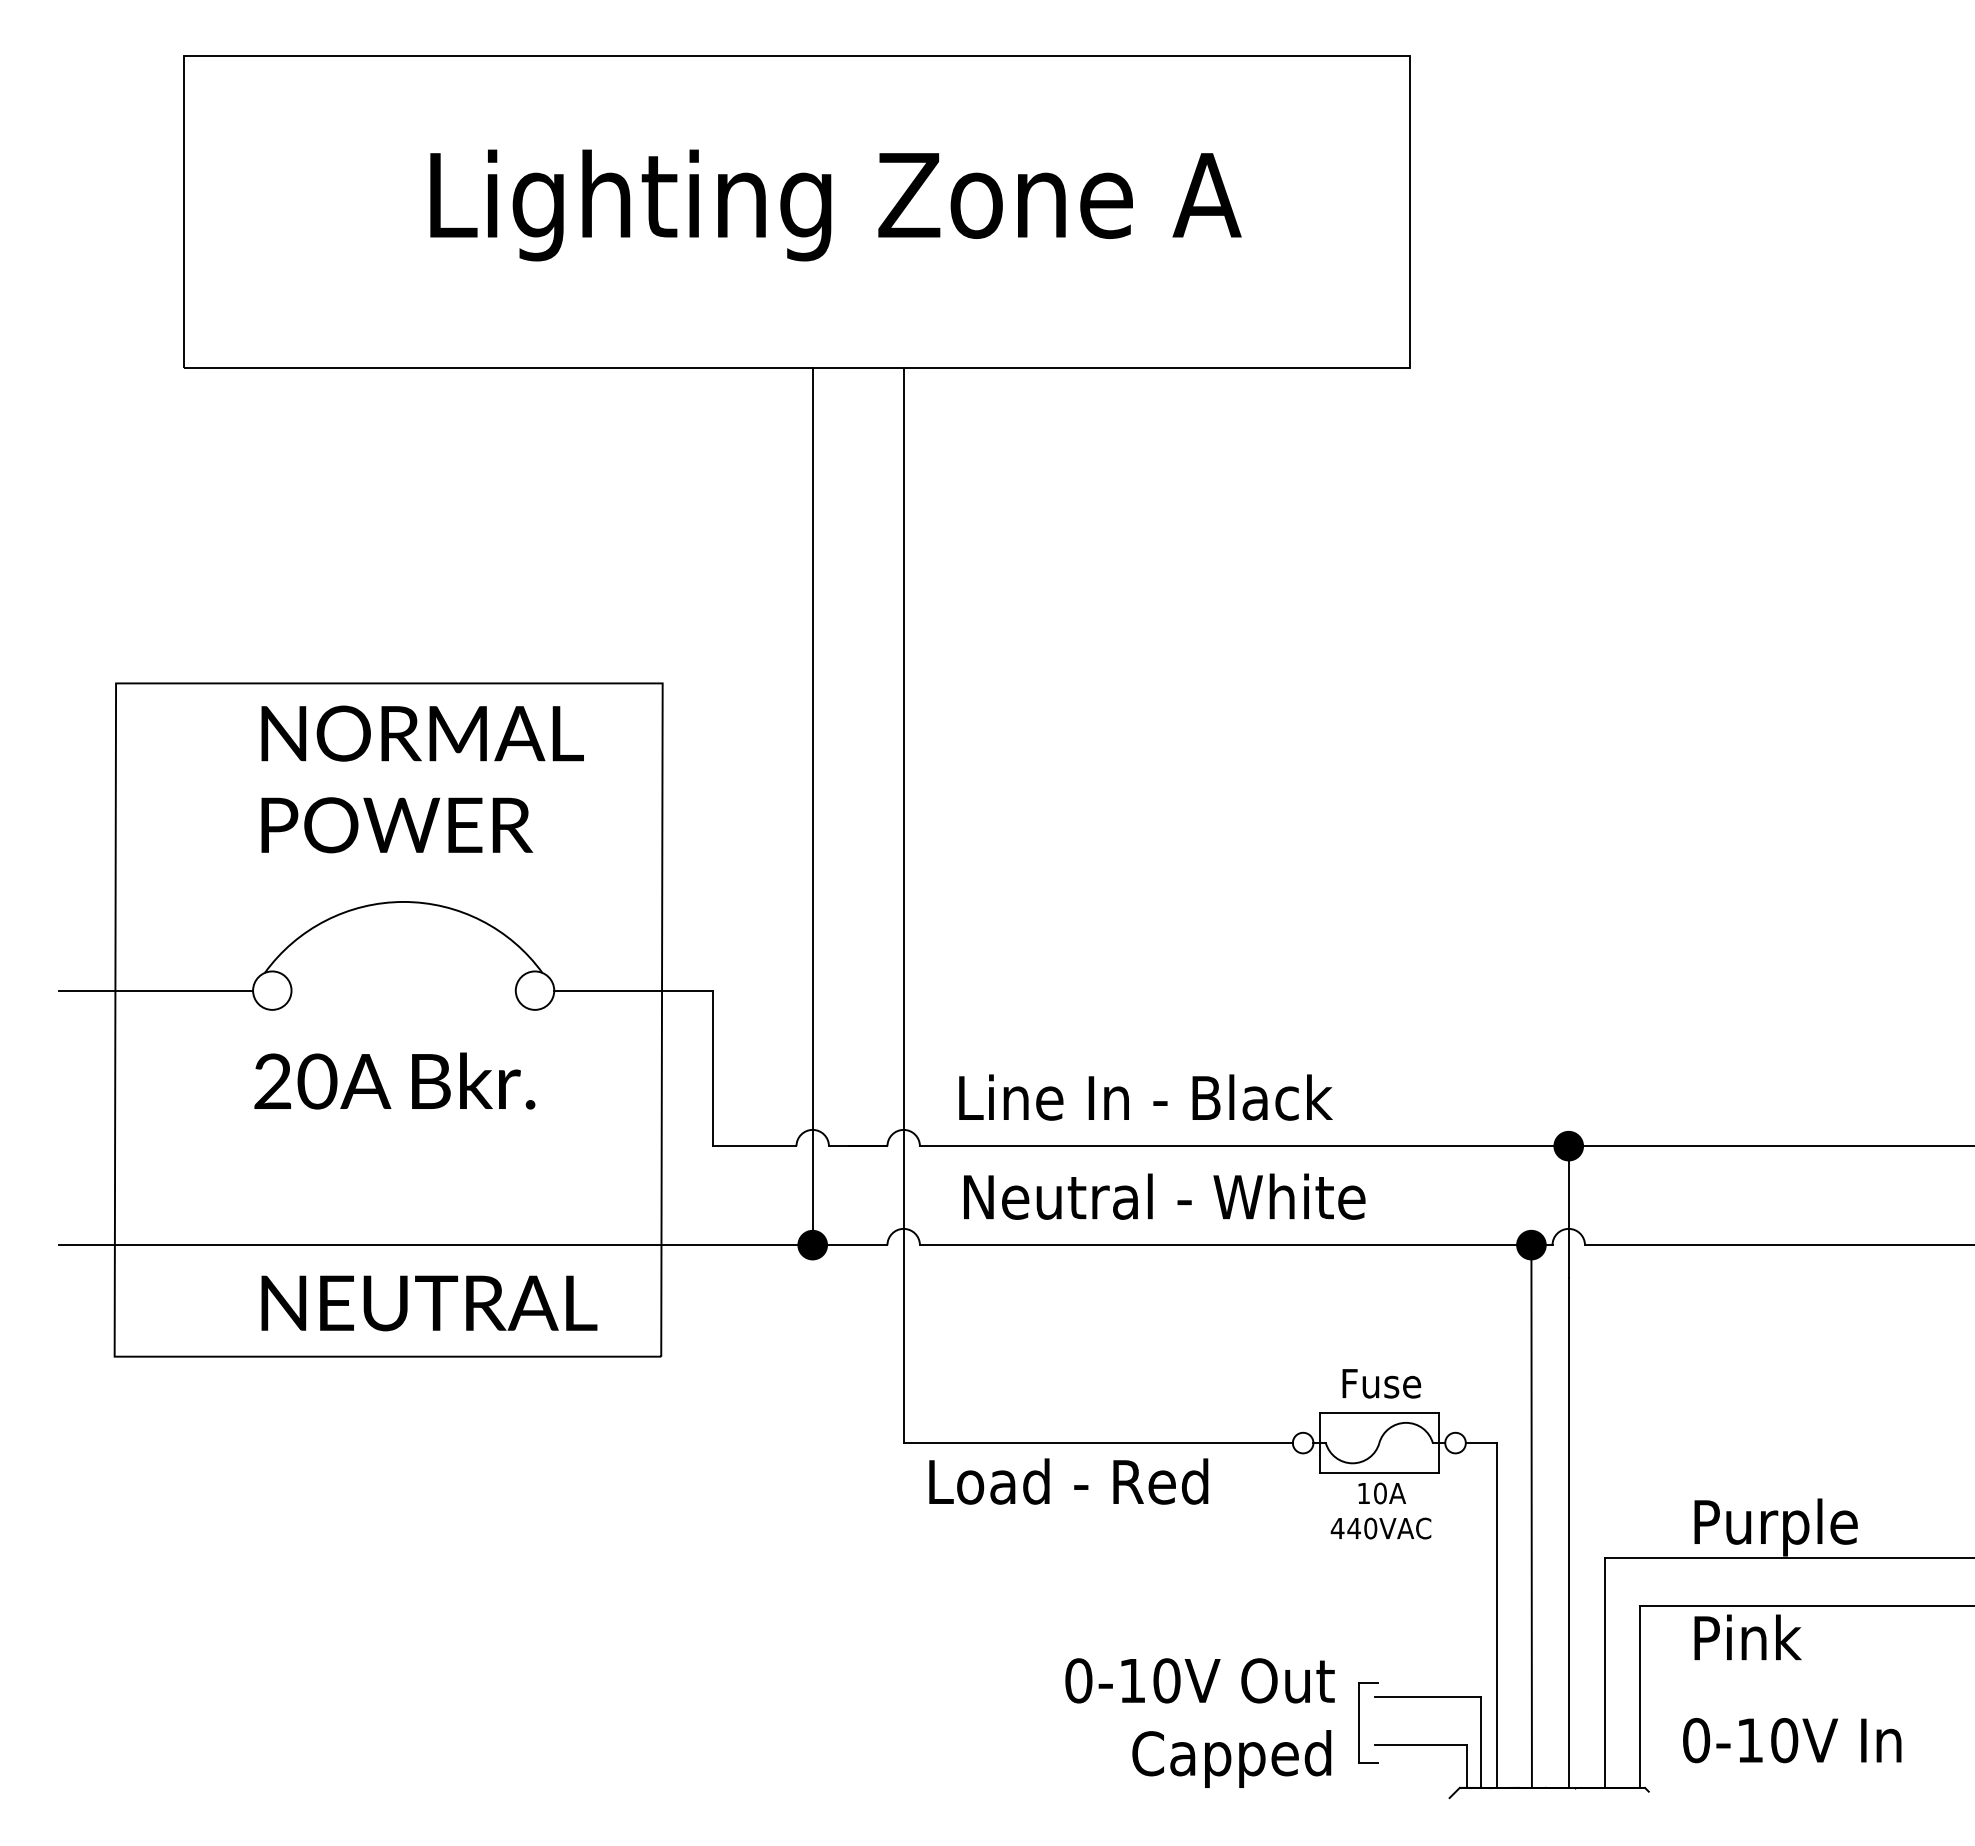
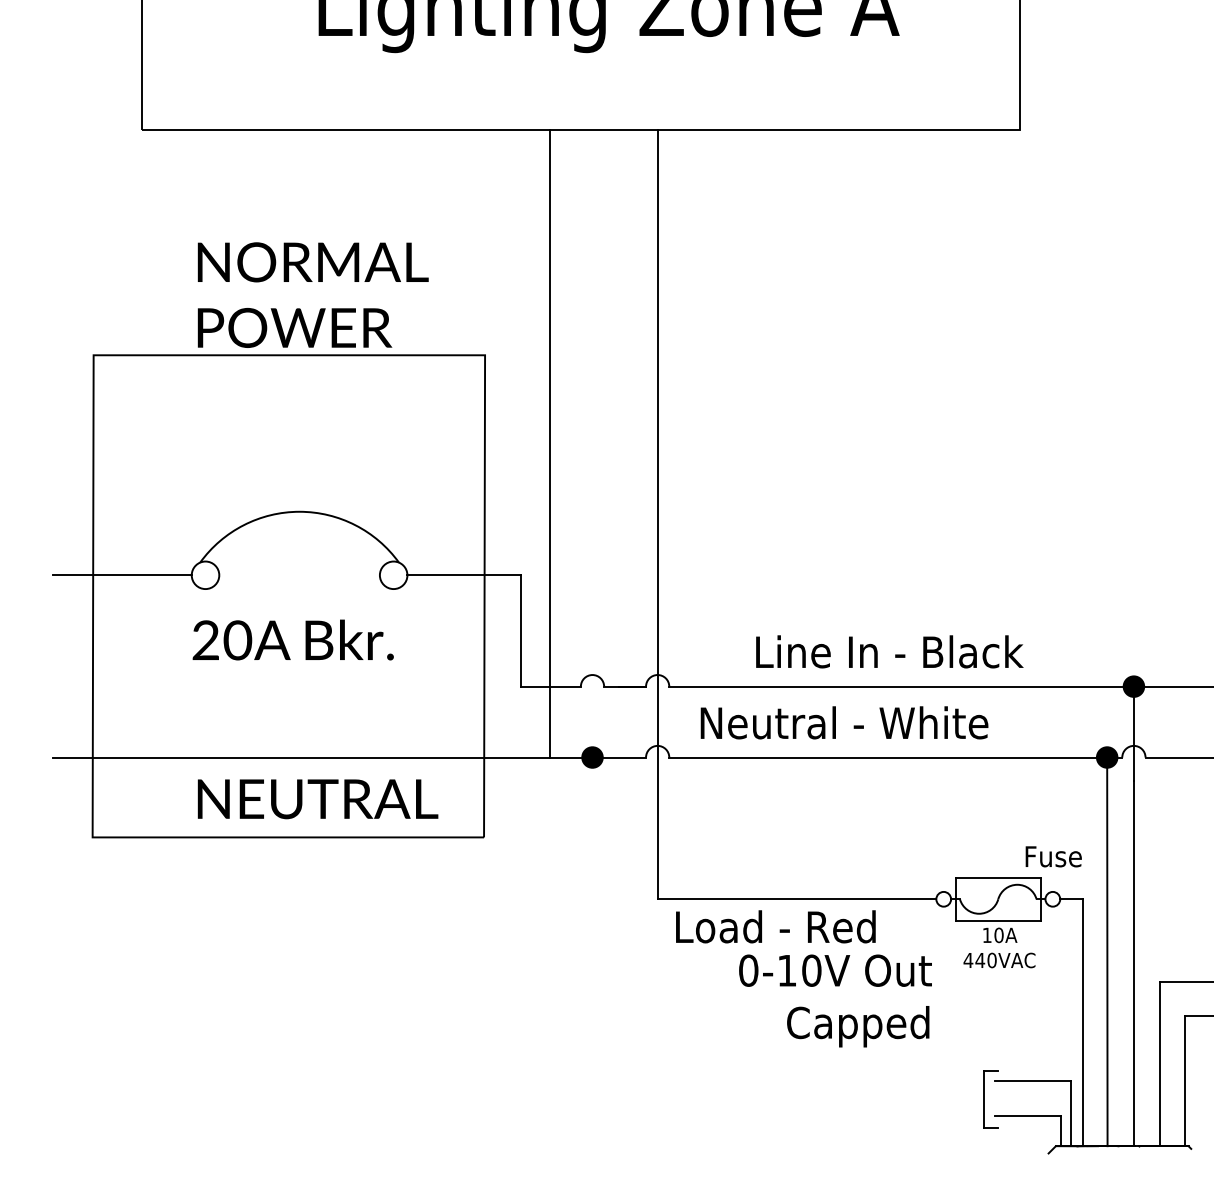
text: (422, 779) -> (313, 295), moved
line: (812, 806) -> (550, 443), moved
text: (1145, 1097) -> (889, 651), moved
text: (1381, 1383) -> (1053, 856), moved
text: (1199, 1722) -> (835, 1000), moved

